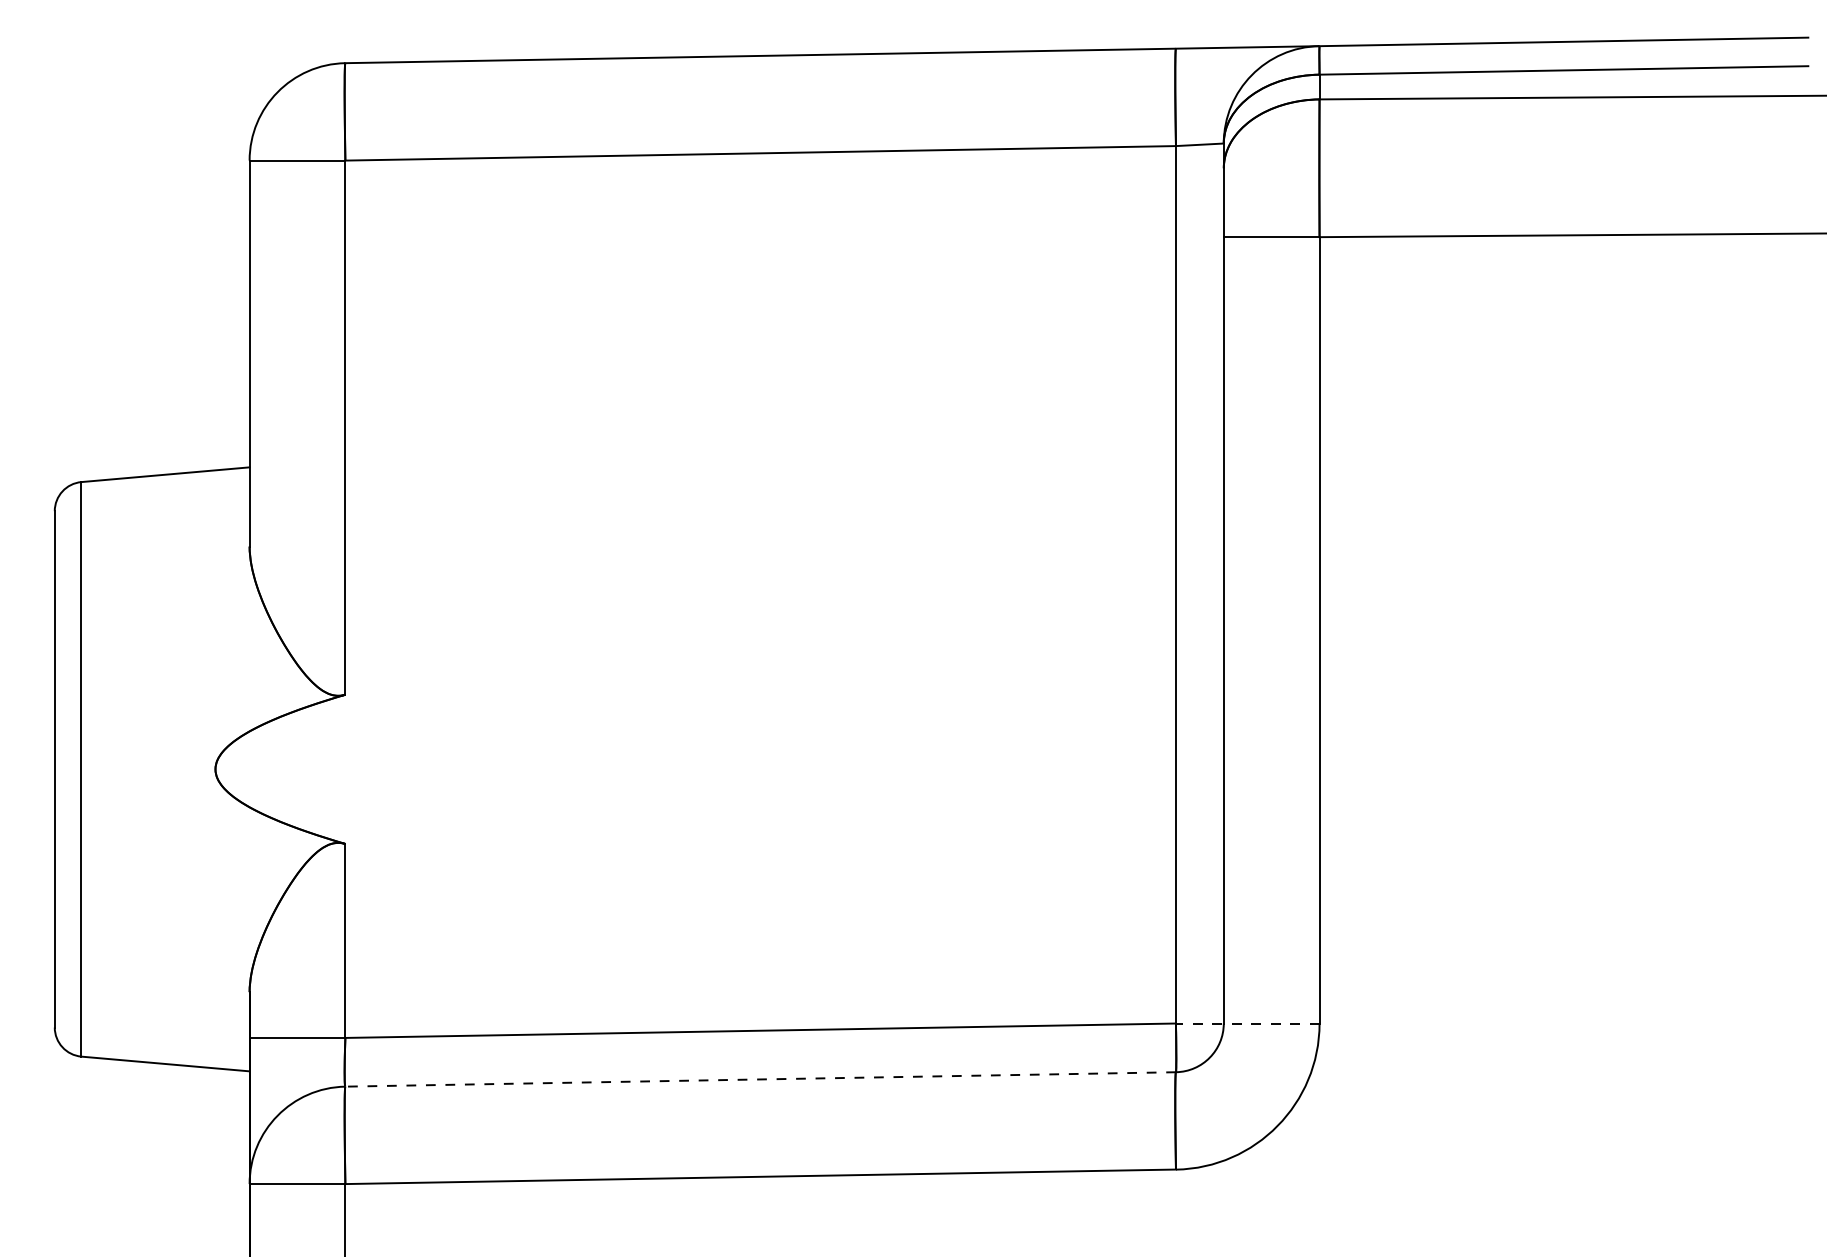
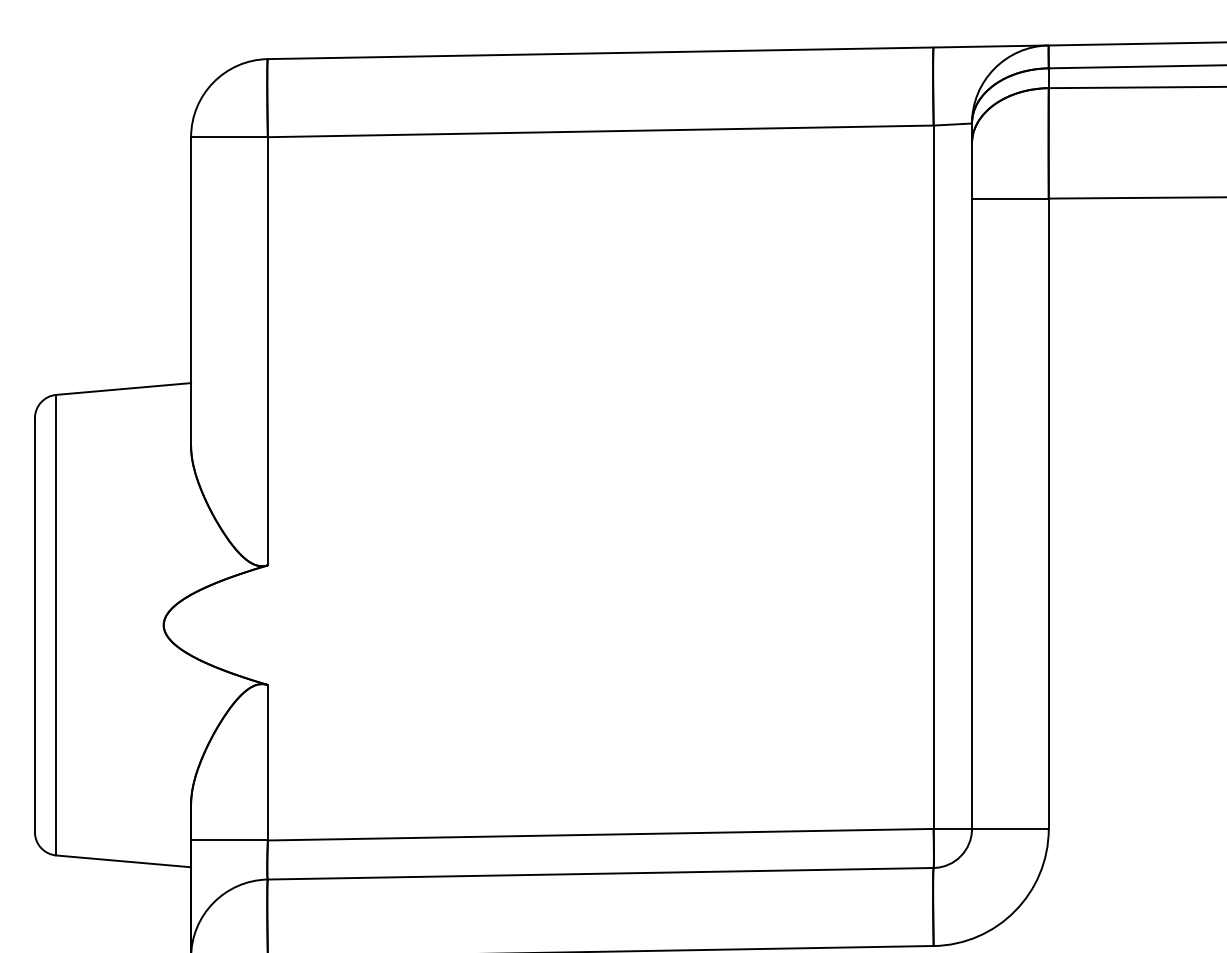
line: (1247, 1023) -> (991, 828), dashed -> solid
line: (760, 1079) -> (600, 873), dashed -> solid

